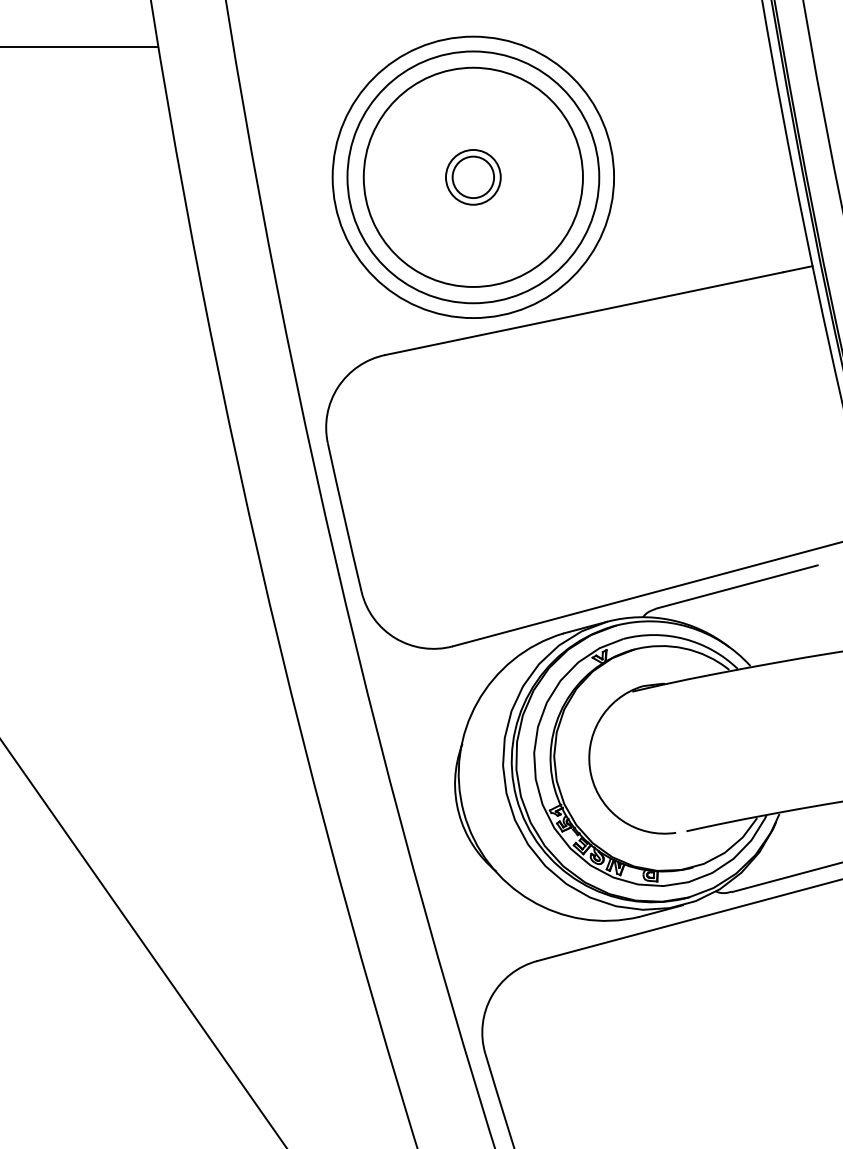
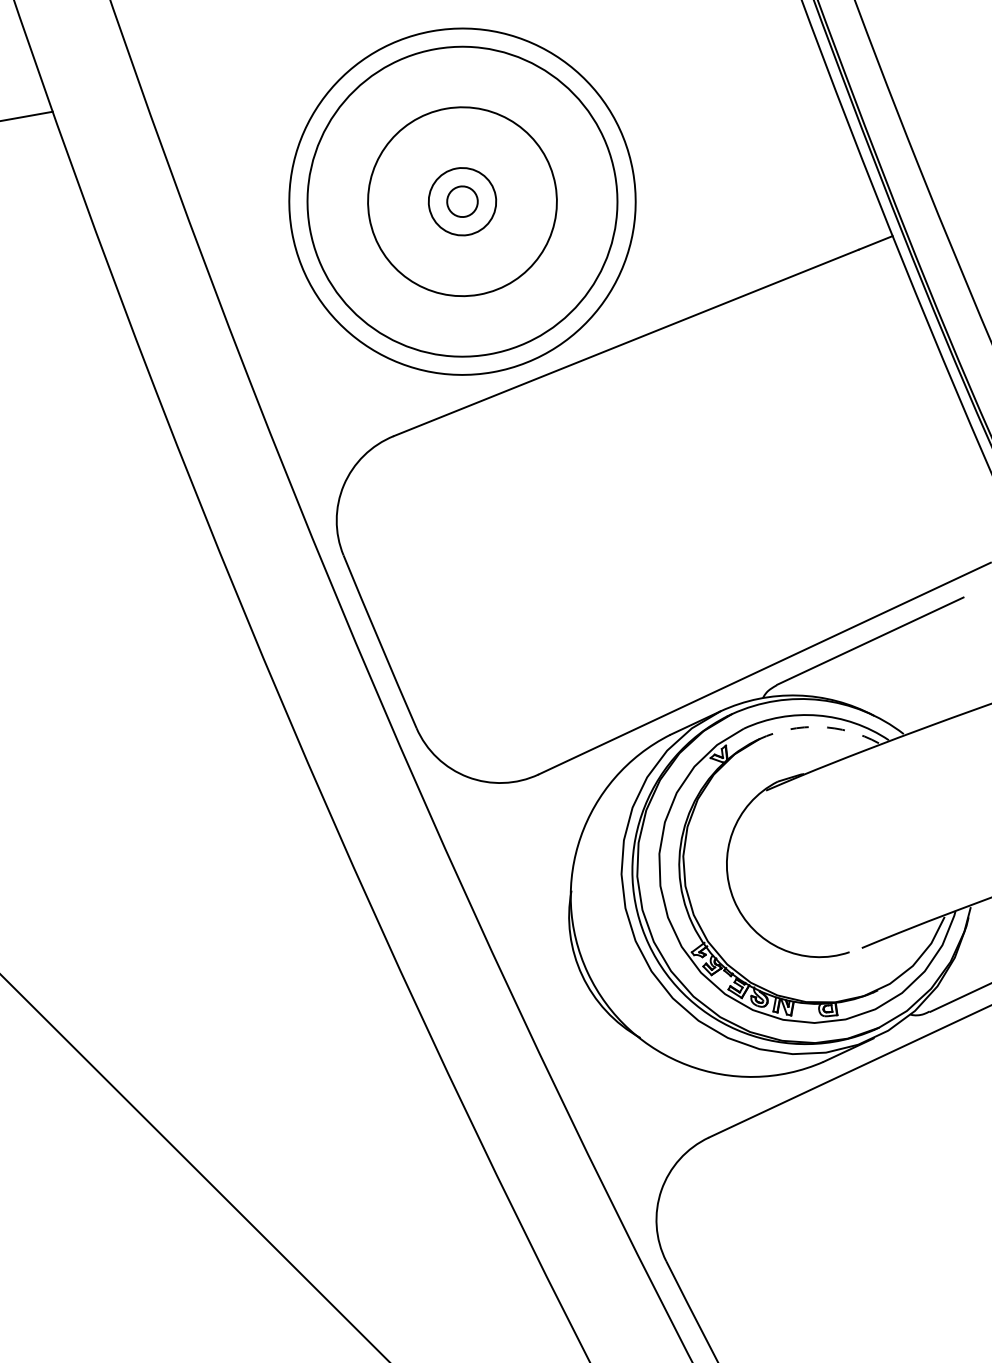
circle: (472, 176) -> (461, 200), size x0.7
circle: (473, 177) -> (462, 201), size x0.6
arc: (684, 648) -> (820, 727), solid -> dashed

